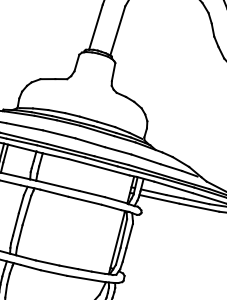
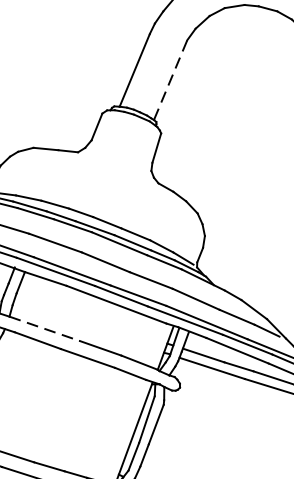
line: (117, 30) -> (170, 79), solid -> dashed
line: (58, 185) -> (45, 328), solid -> dashed

